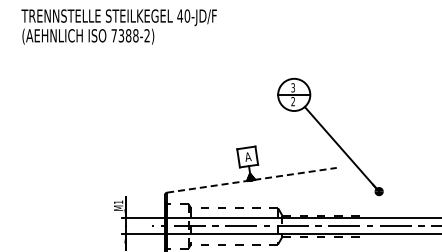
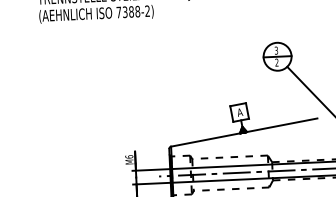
line: (251, 180) -> (243, 132), dashed -> solid
text: (118, 202) -> (129, 157), M1 -> M6

